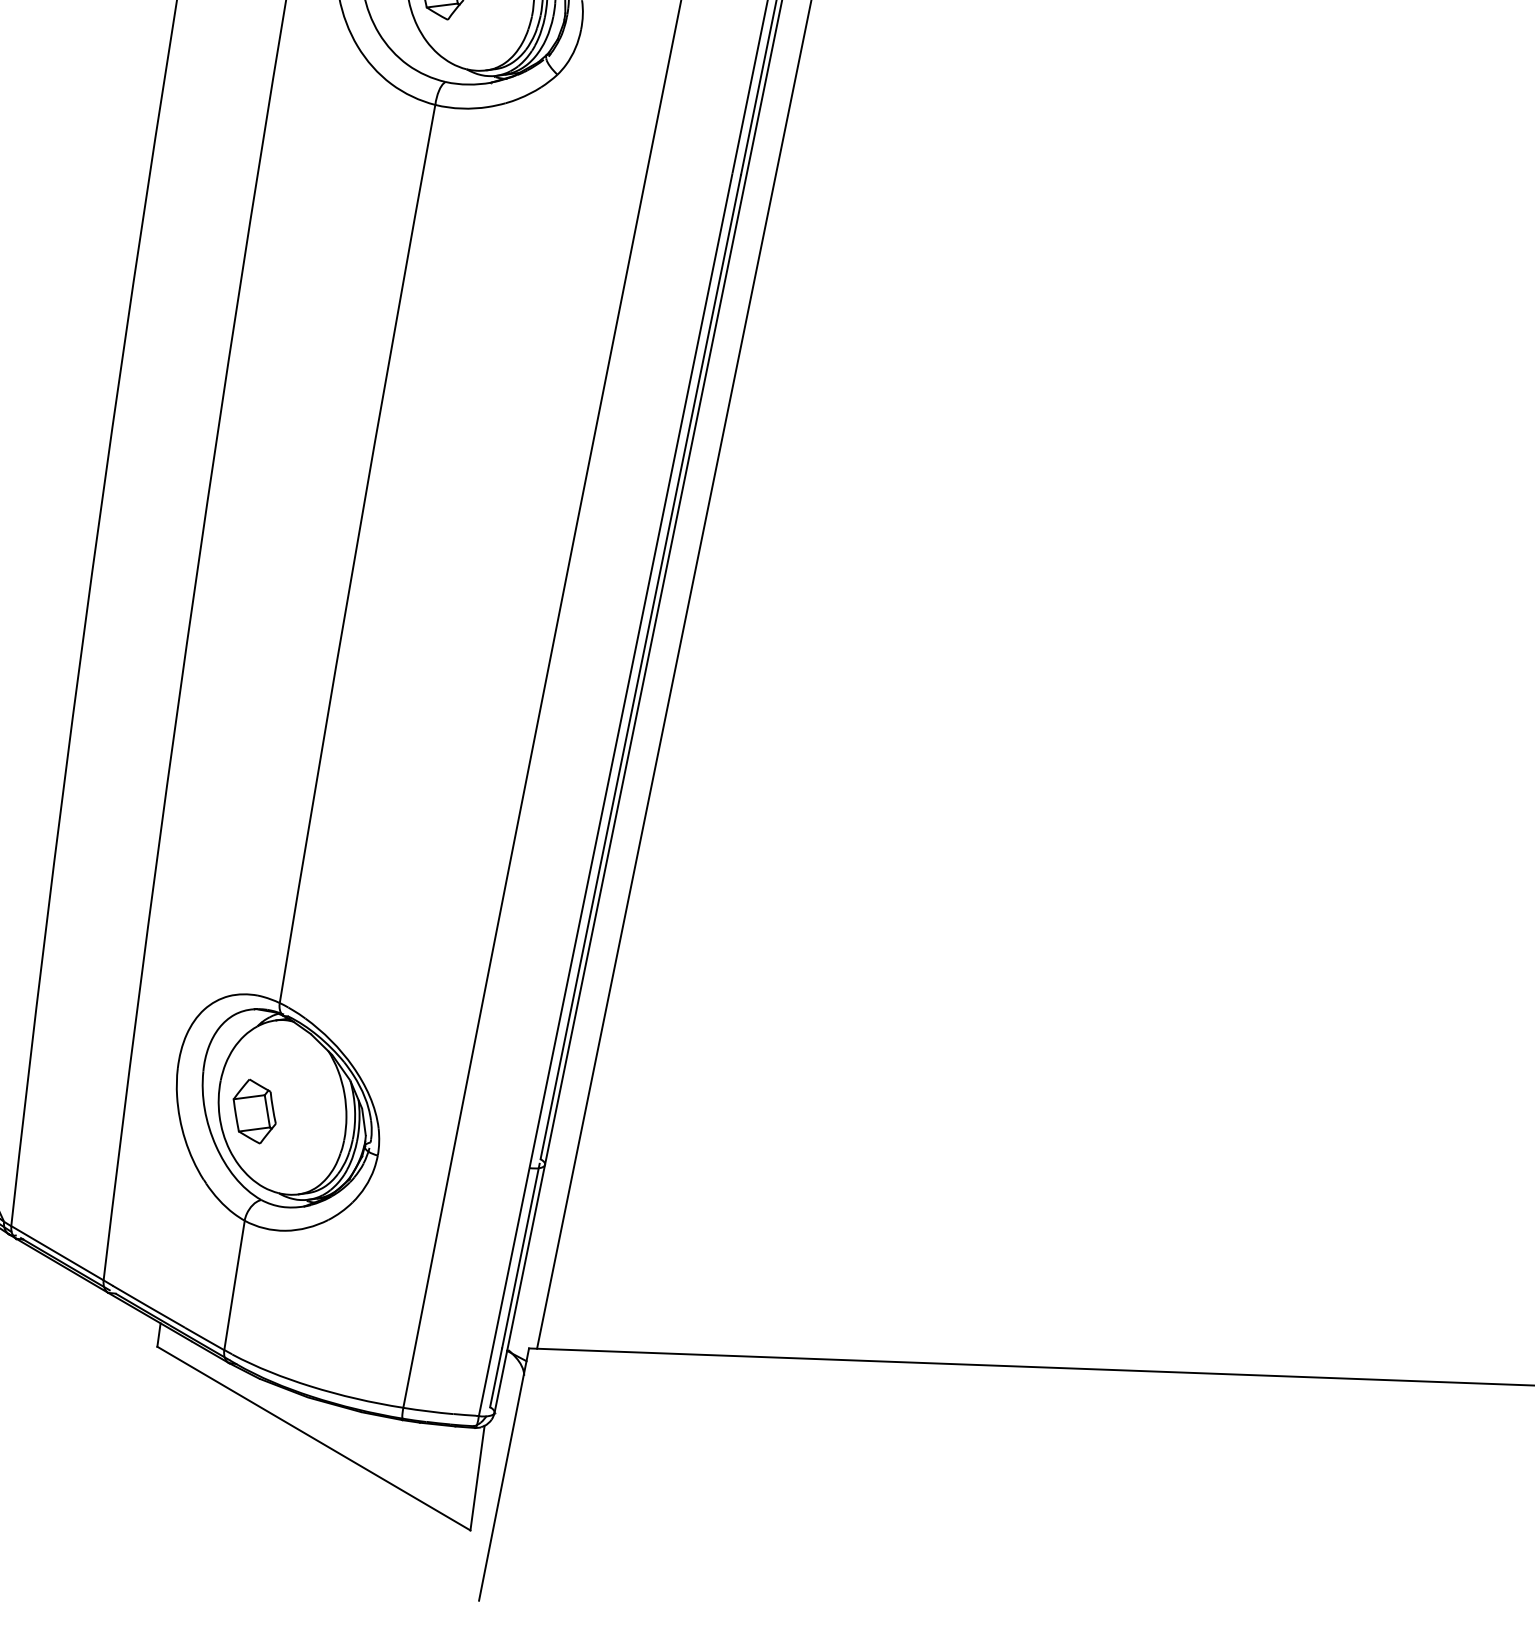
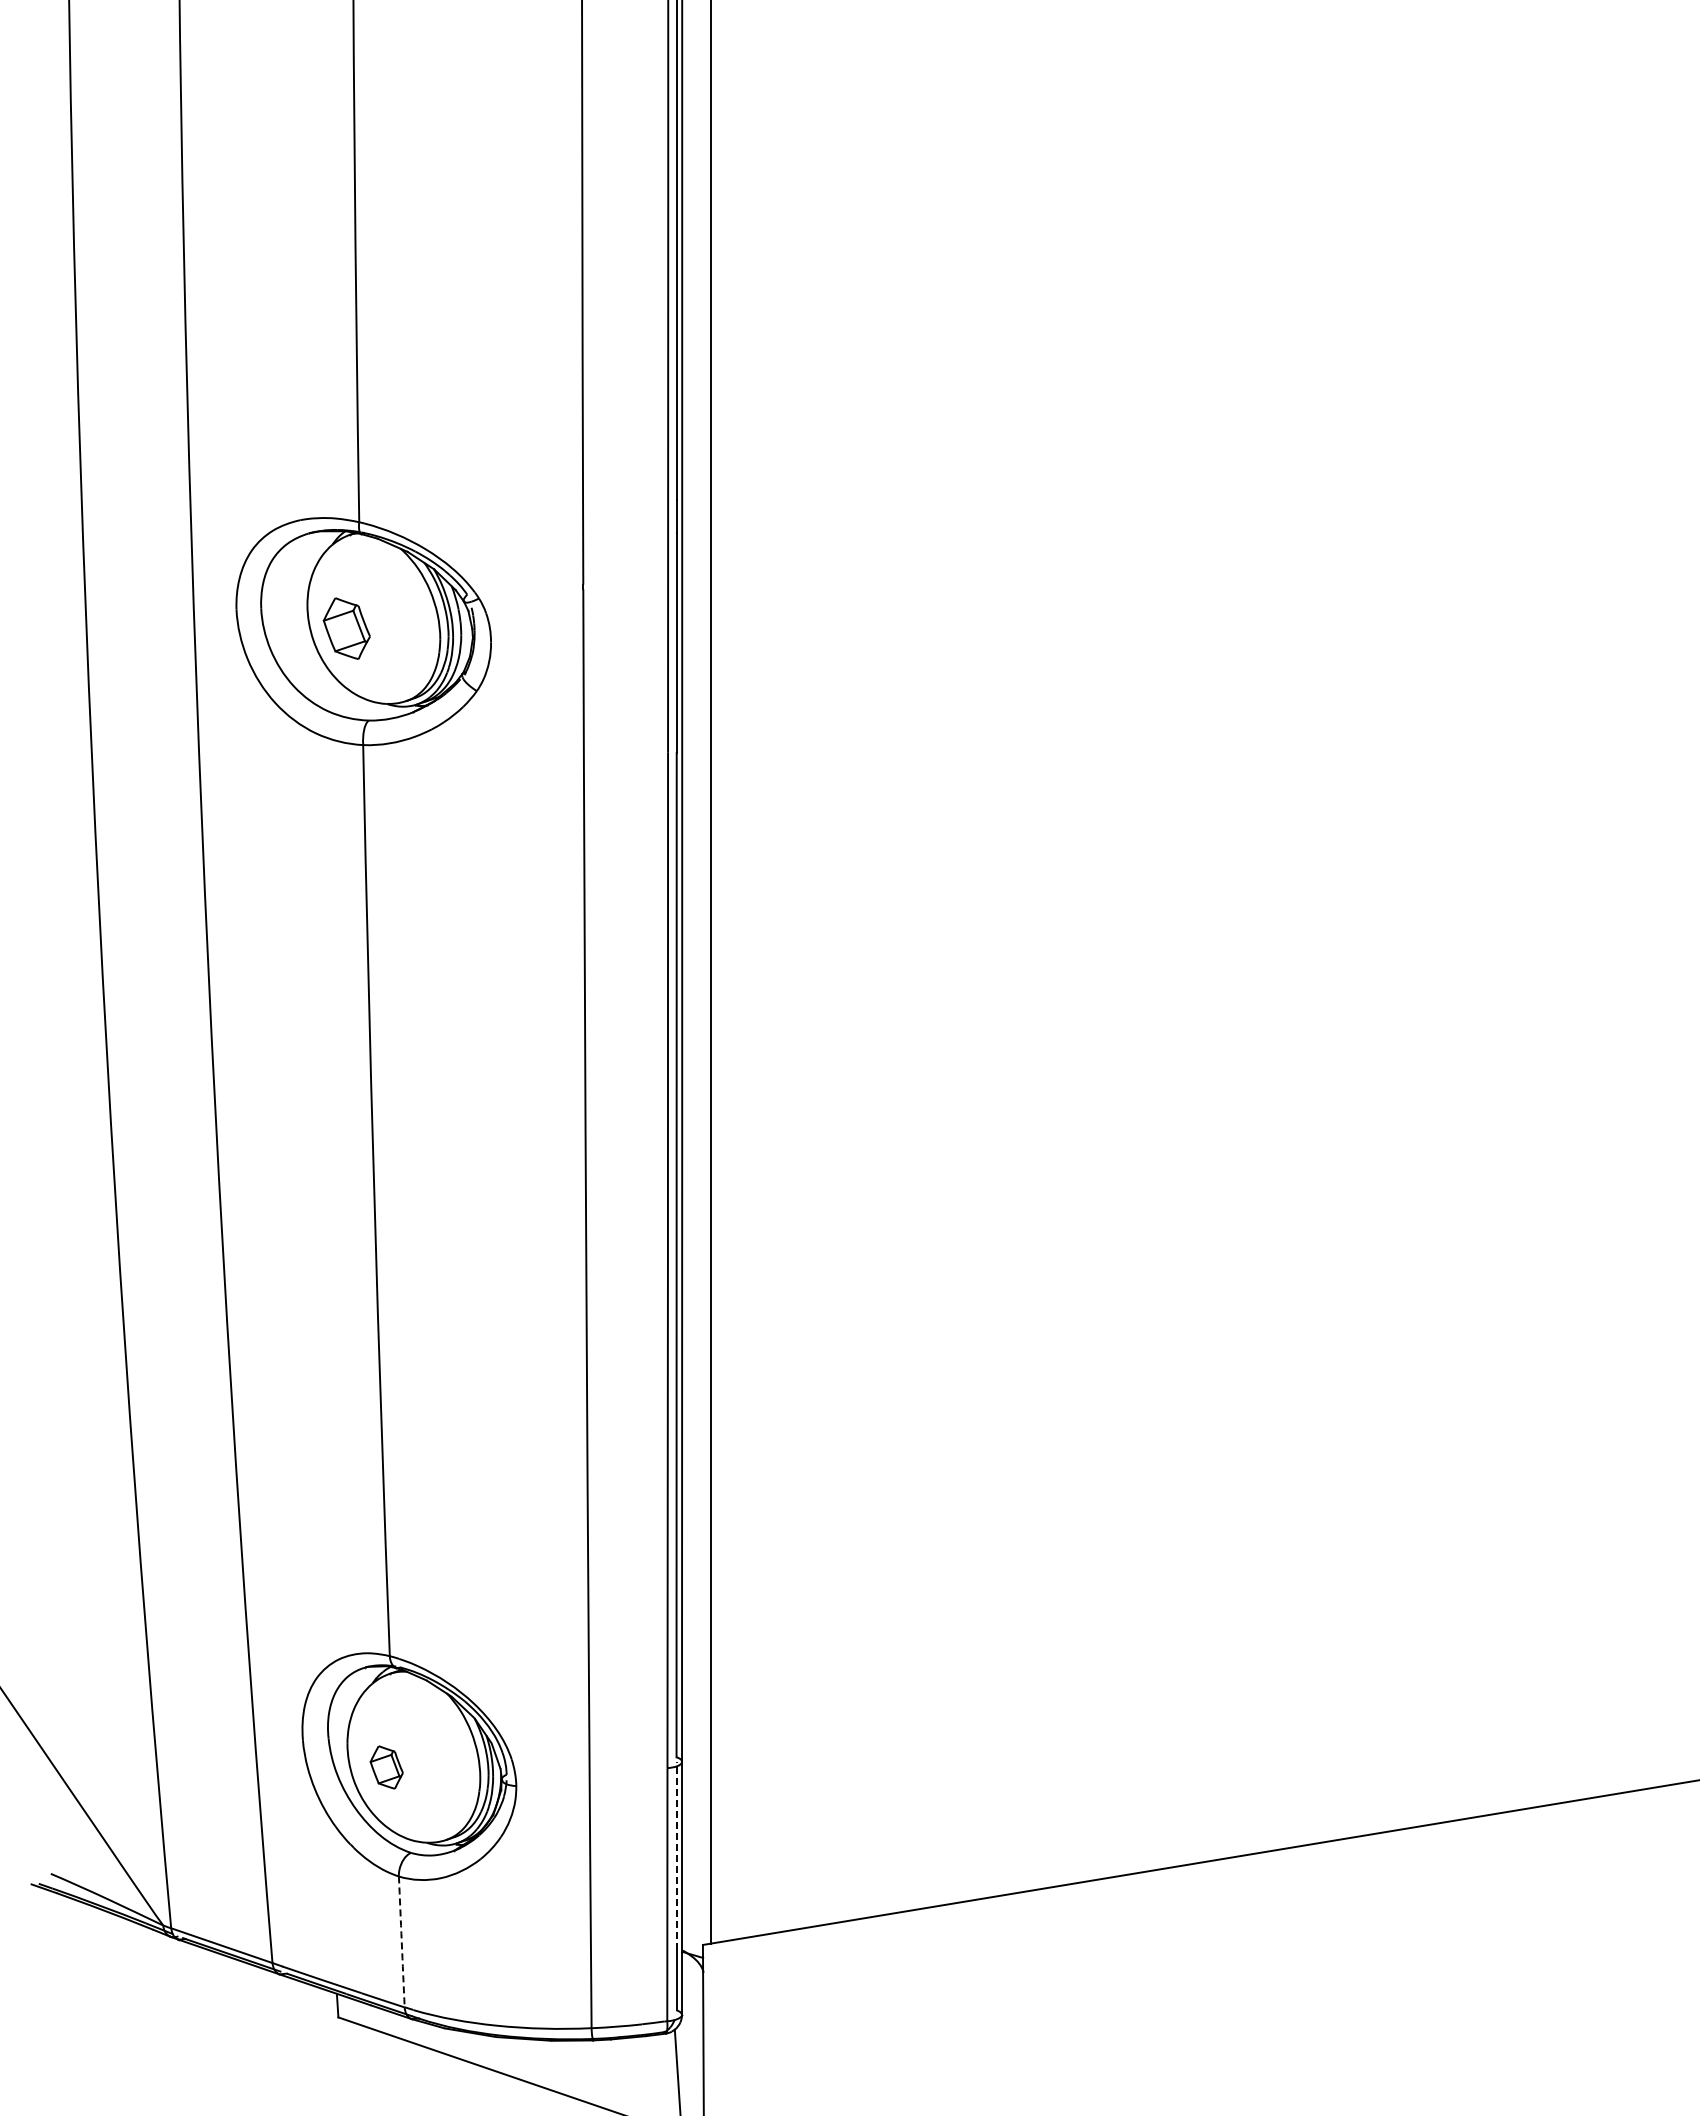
part: (254, 1111) -> (386, 1767), size x0.7
line: (520, 1255) -> (676, 1855), solid -> dashed
arc: (234, 1284) -> (401, 1941), solid -> dashed

